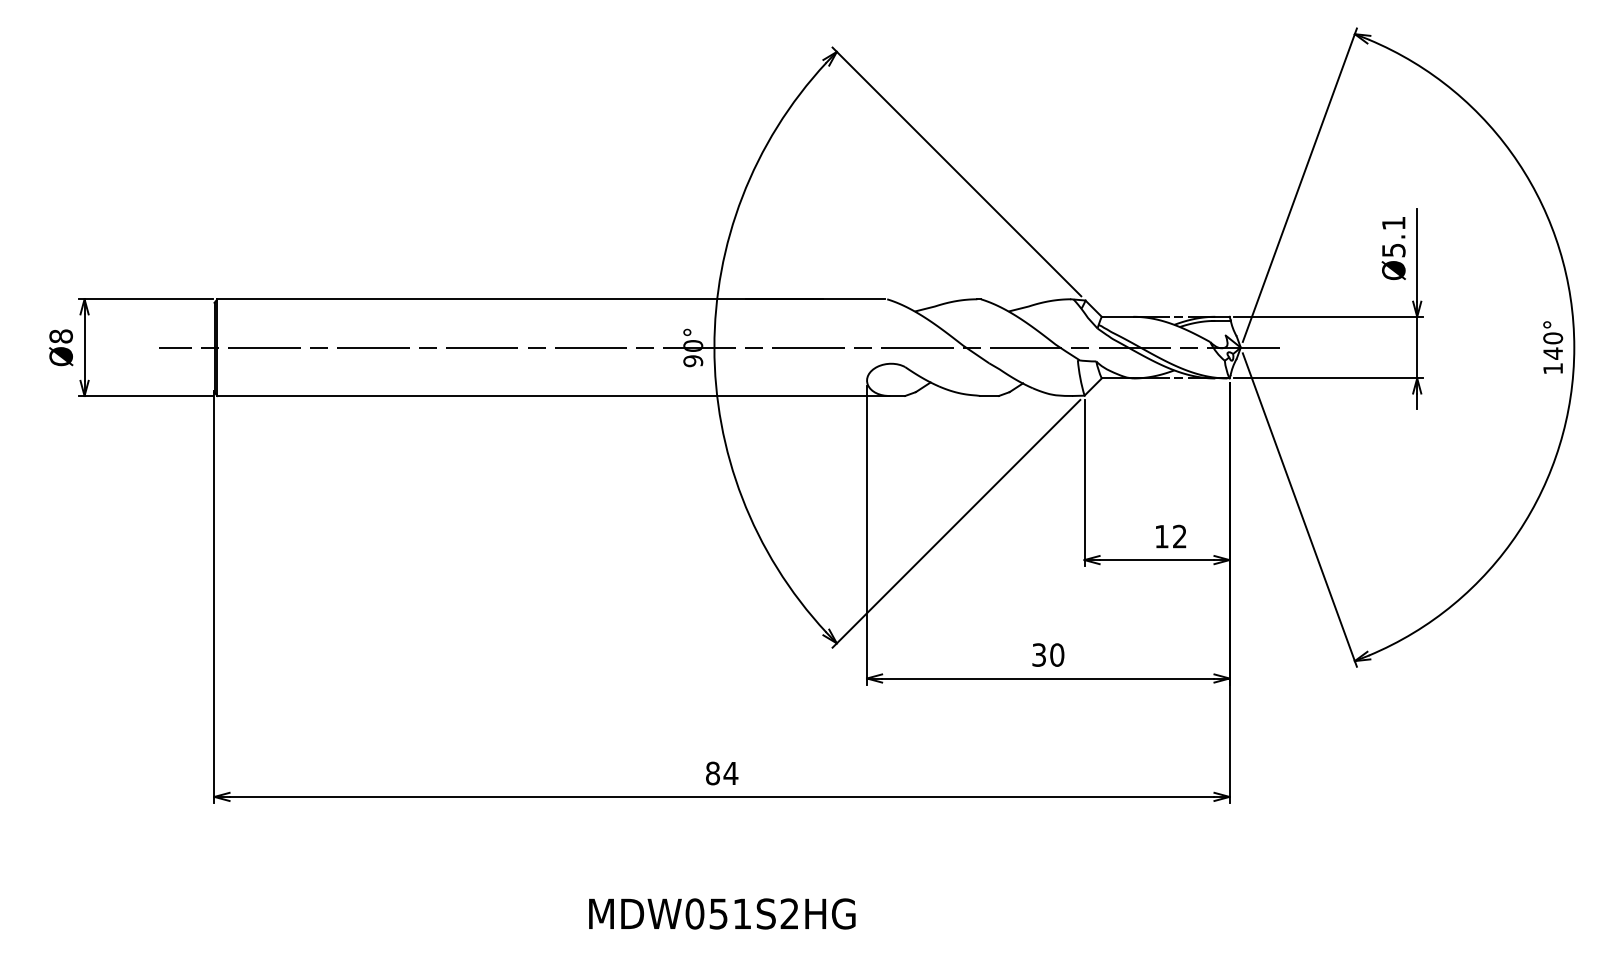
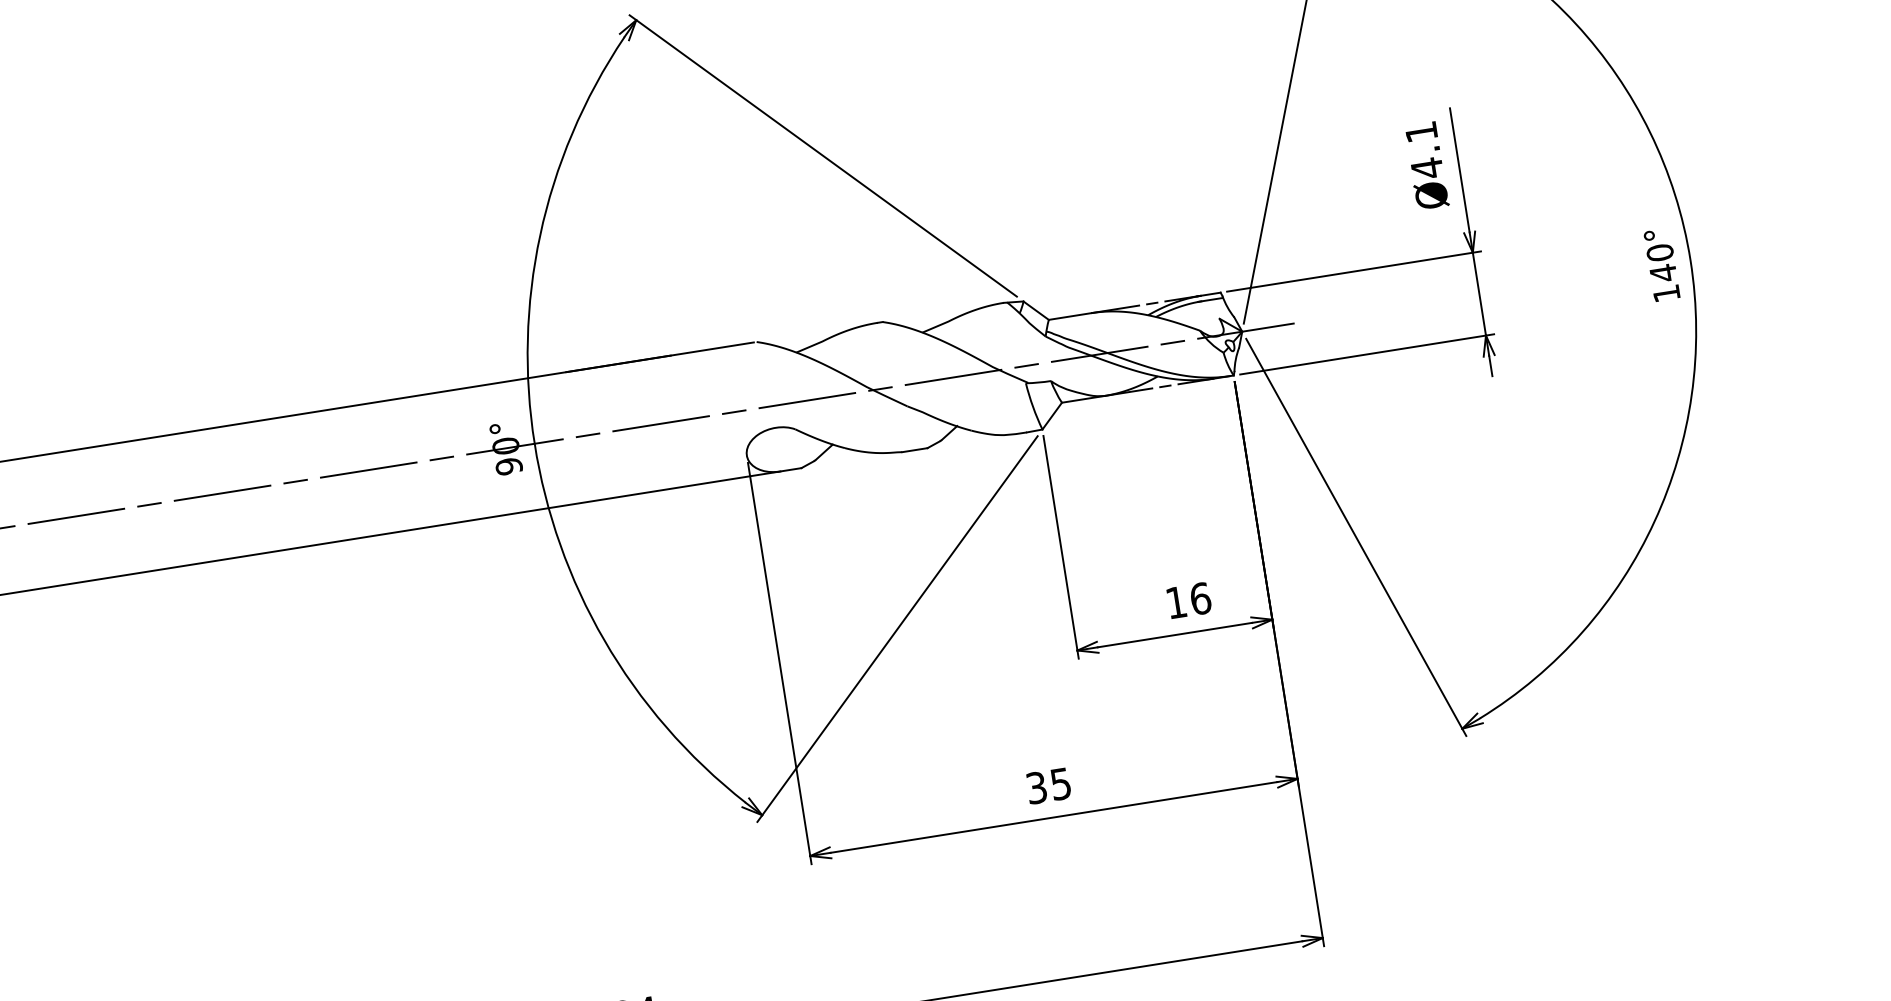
text: (1393, 250) -> (1426, 168), Ø5.1 -> Ø4.1
text: (1180, 536) -> (1201, 598), 12 -> 16
text: (1057, 654) -> (1061, 783), 30 -> 35

